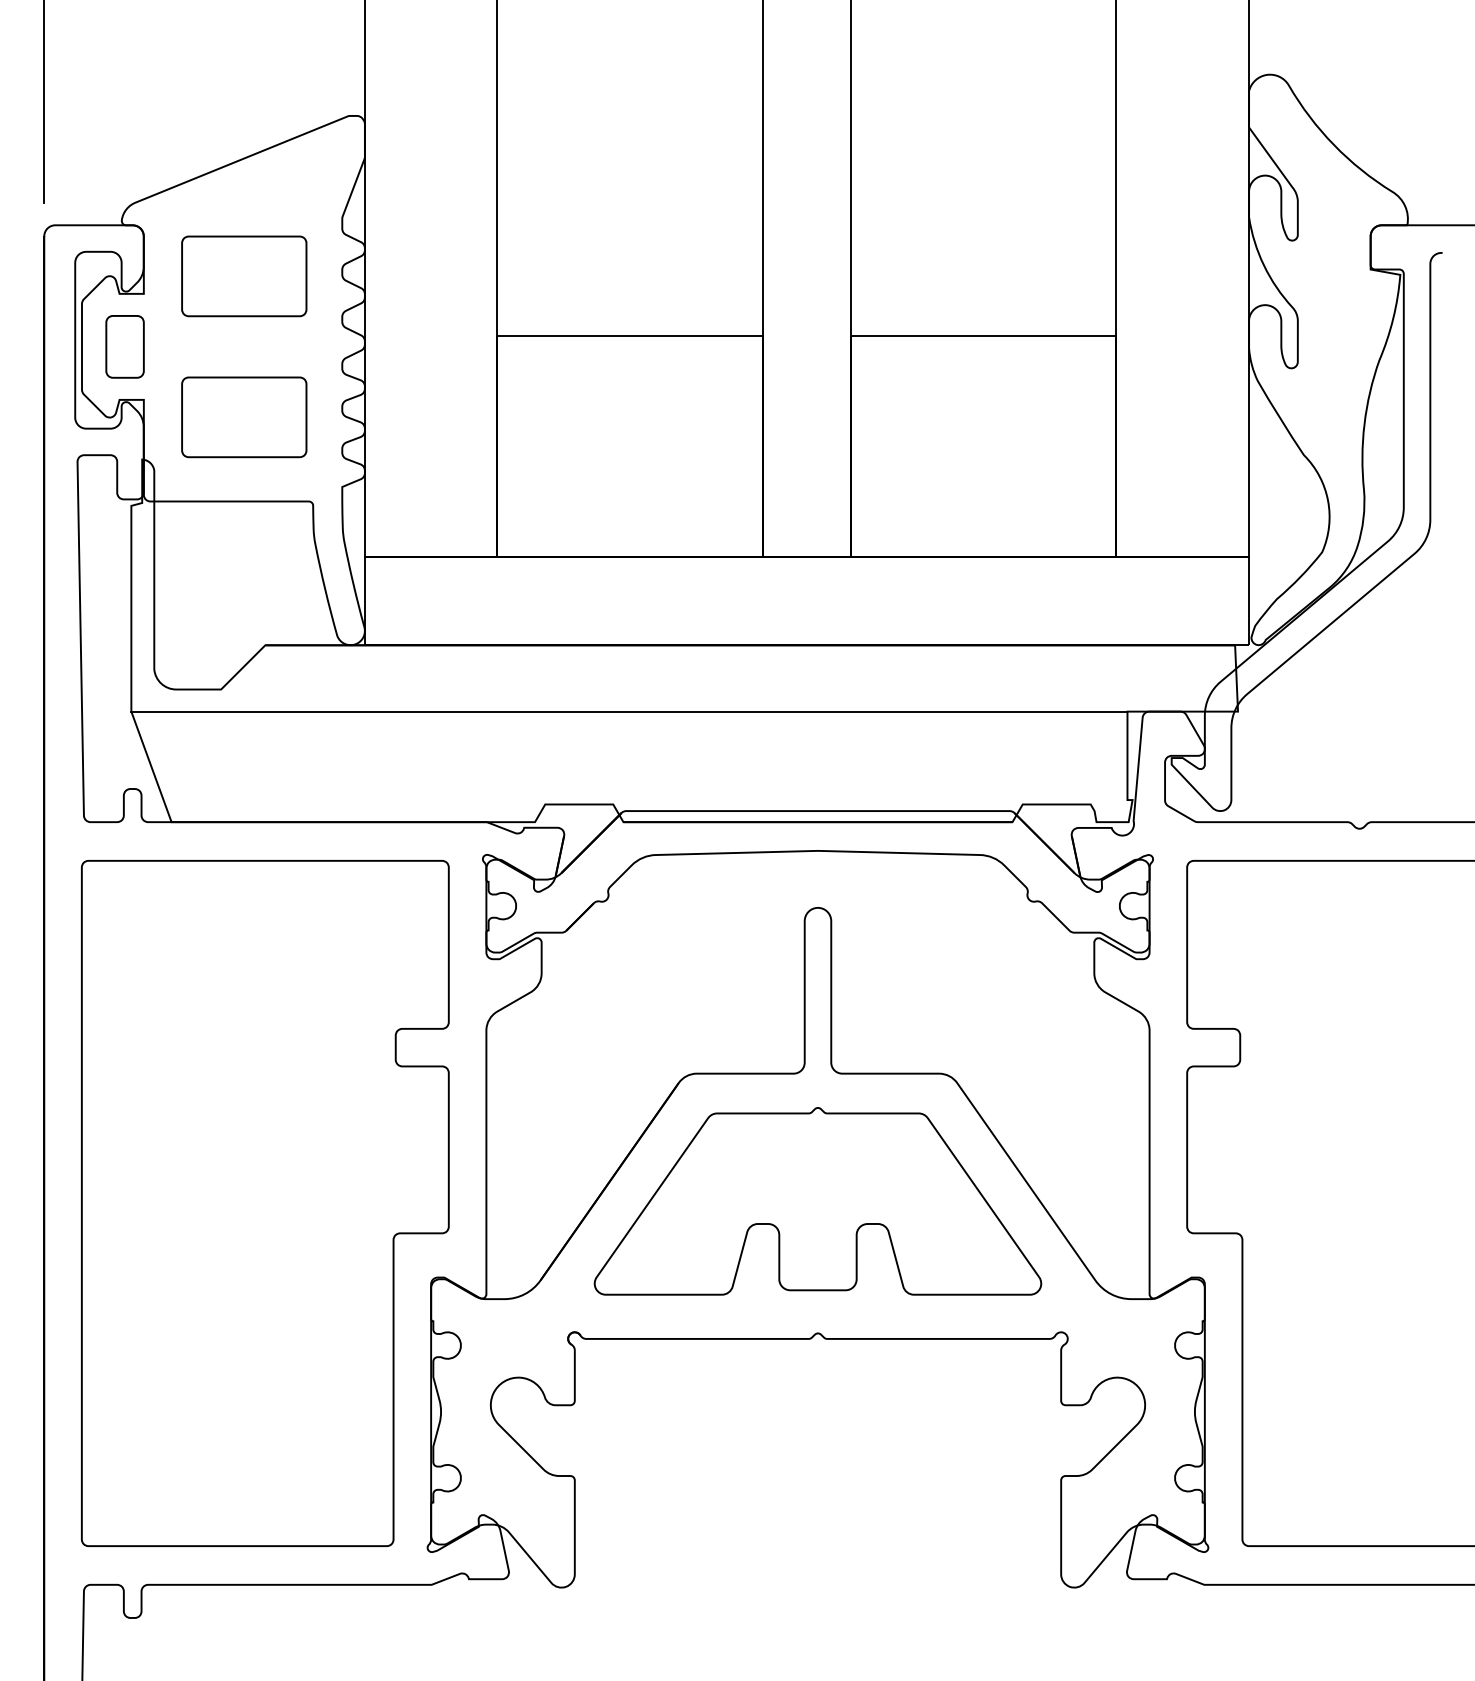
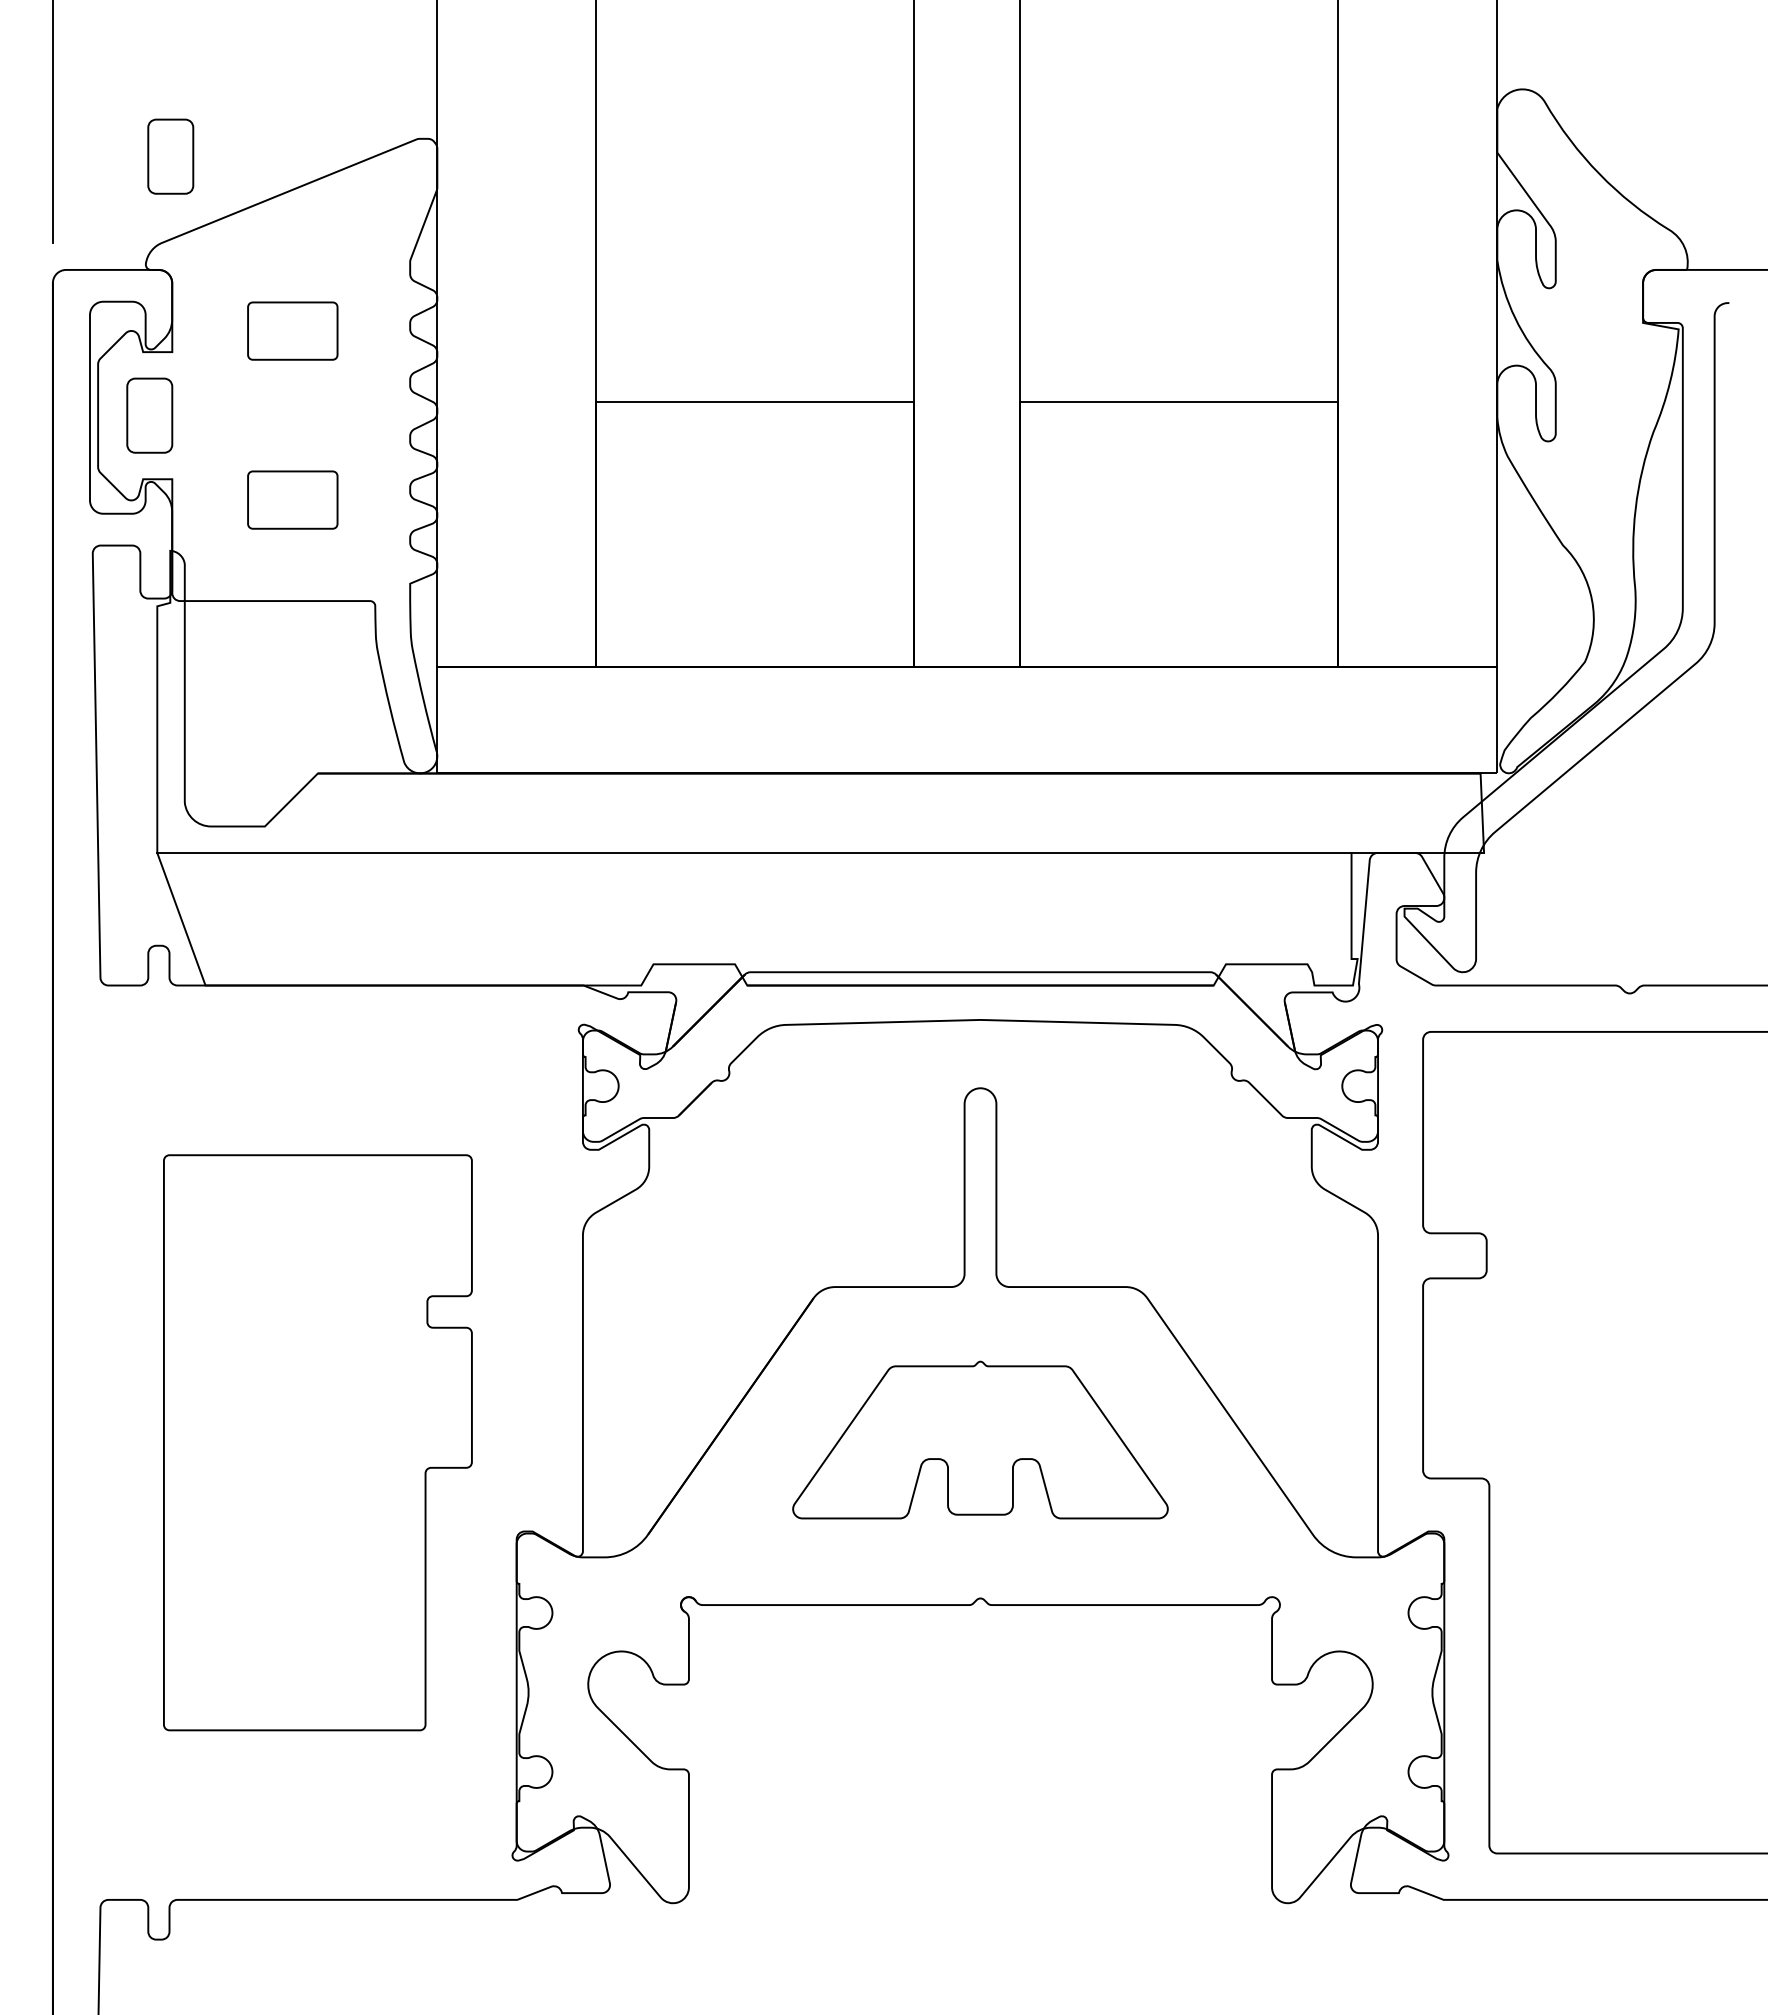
part: (142, 130) -> (170, 156), added
part: (244, 275) -> (292, 330), size x0.6
part: (244, 416) -> (292, 499), size x0.6
part: (817, 1200) -> (980, 1439), size x0.7
part: (264, 1203) -> (317, 1442), size x0.7

